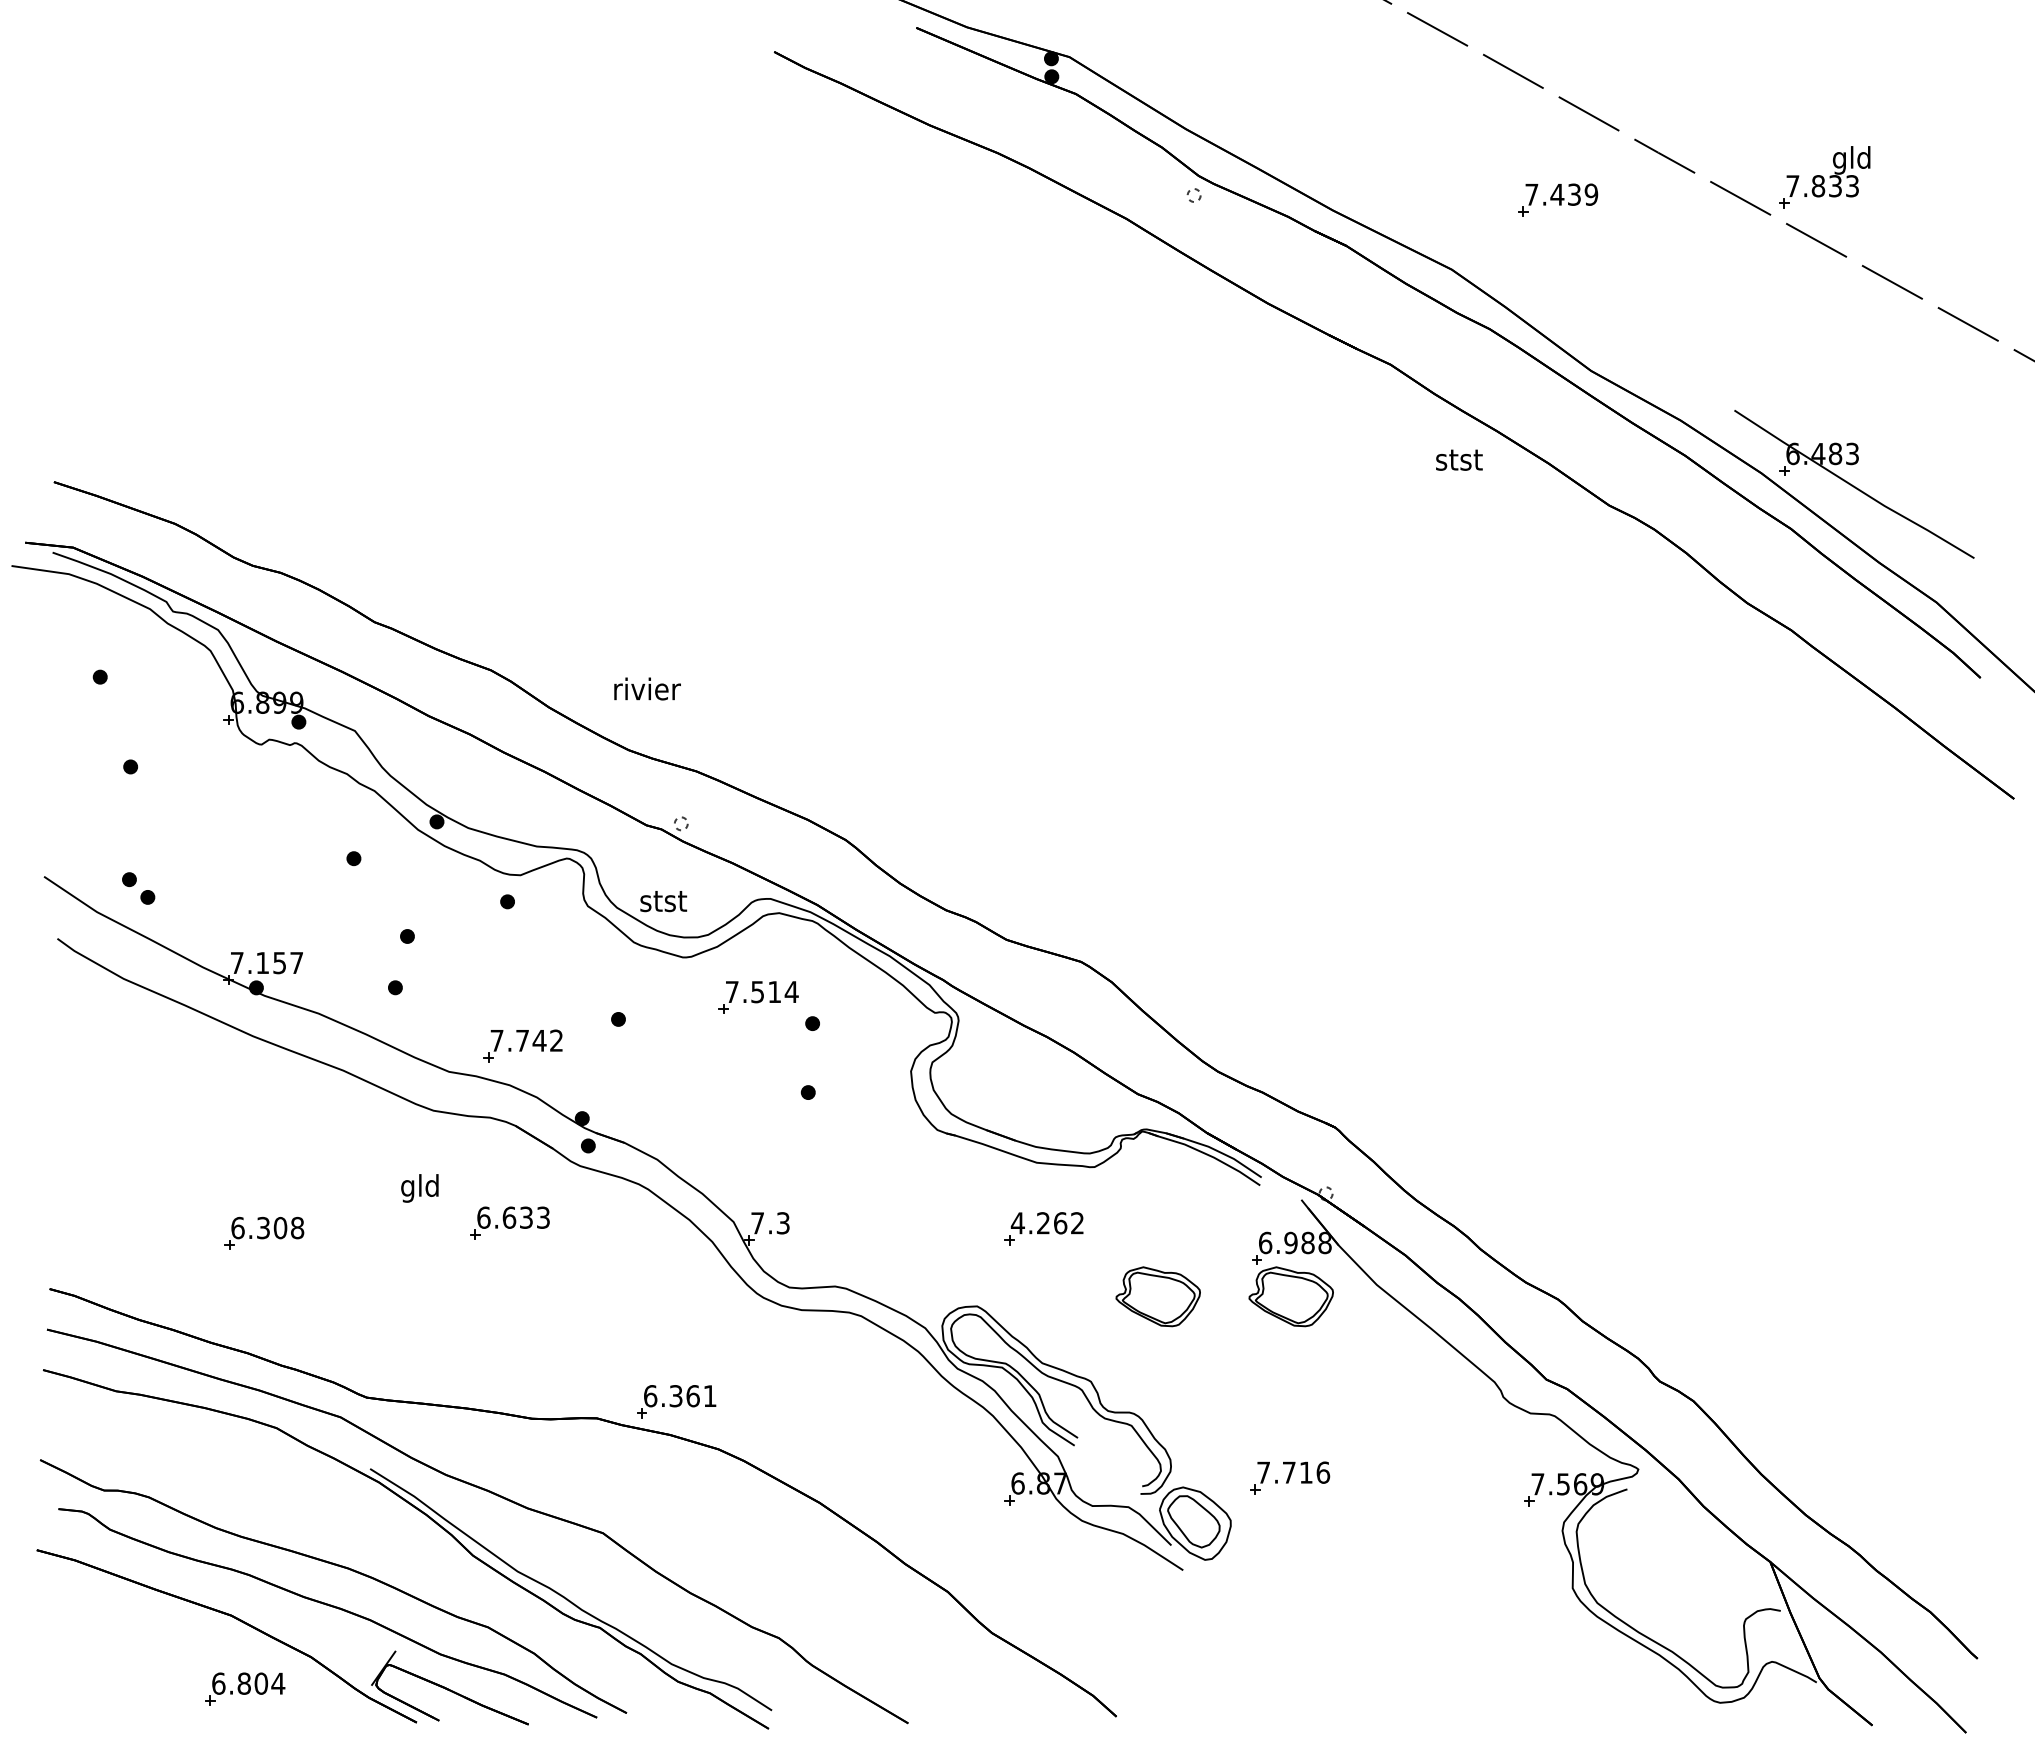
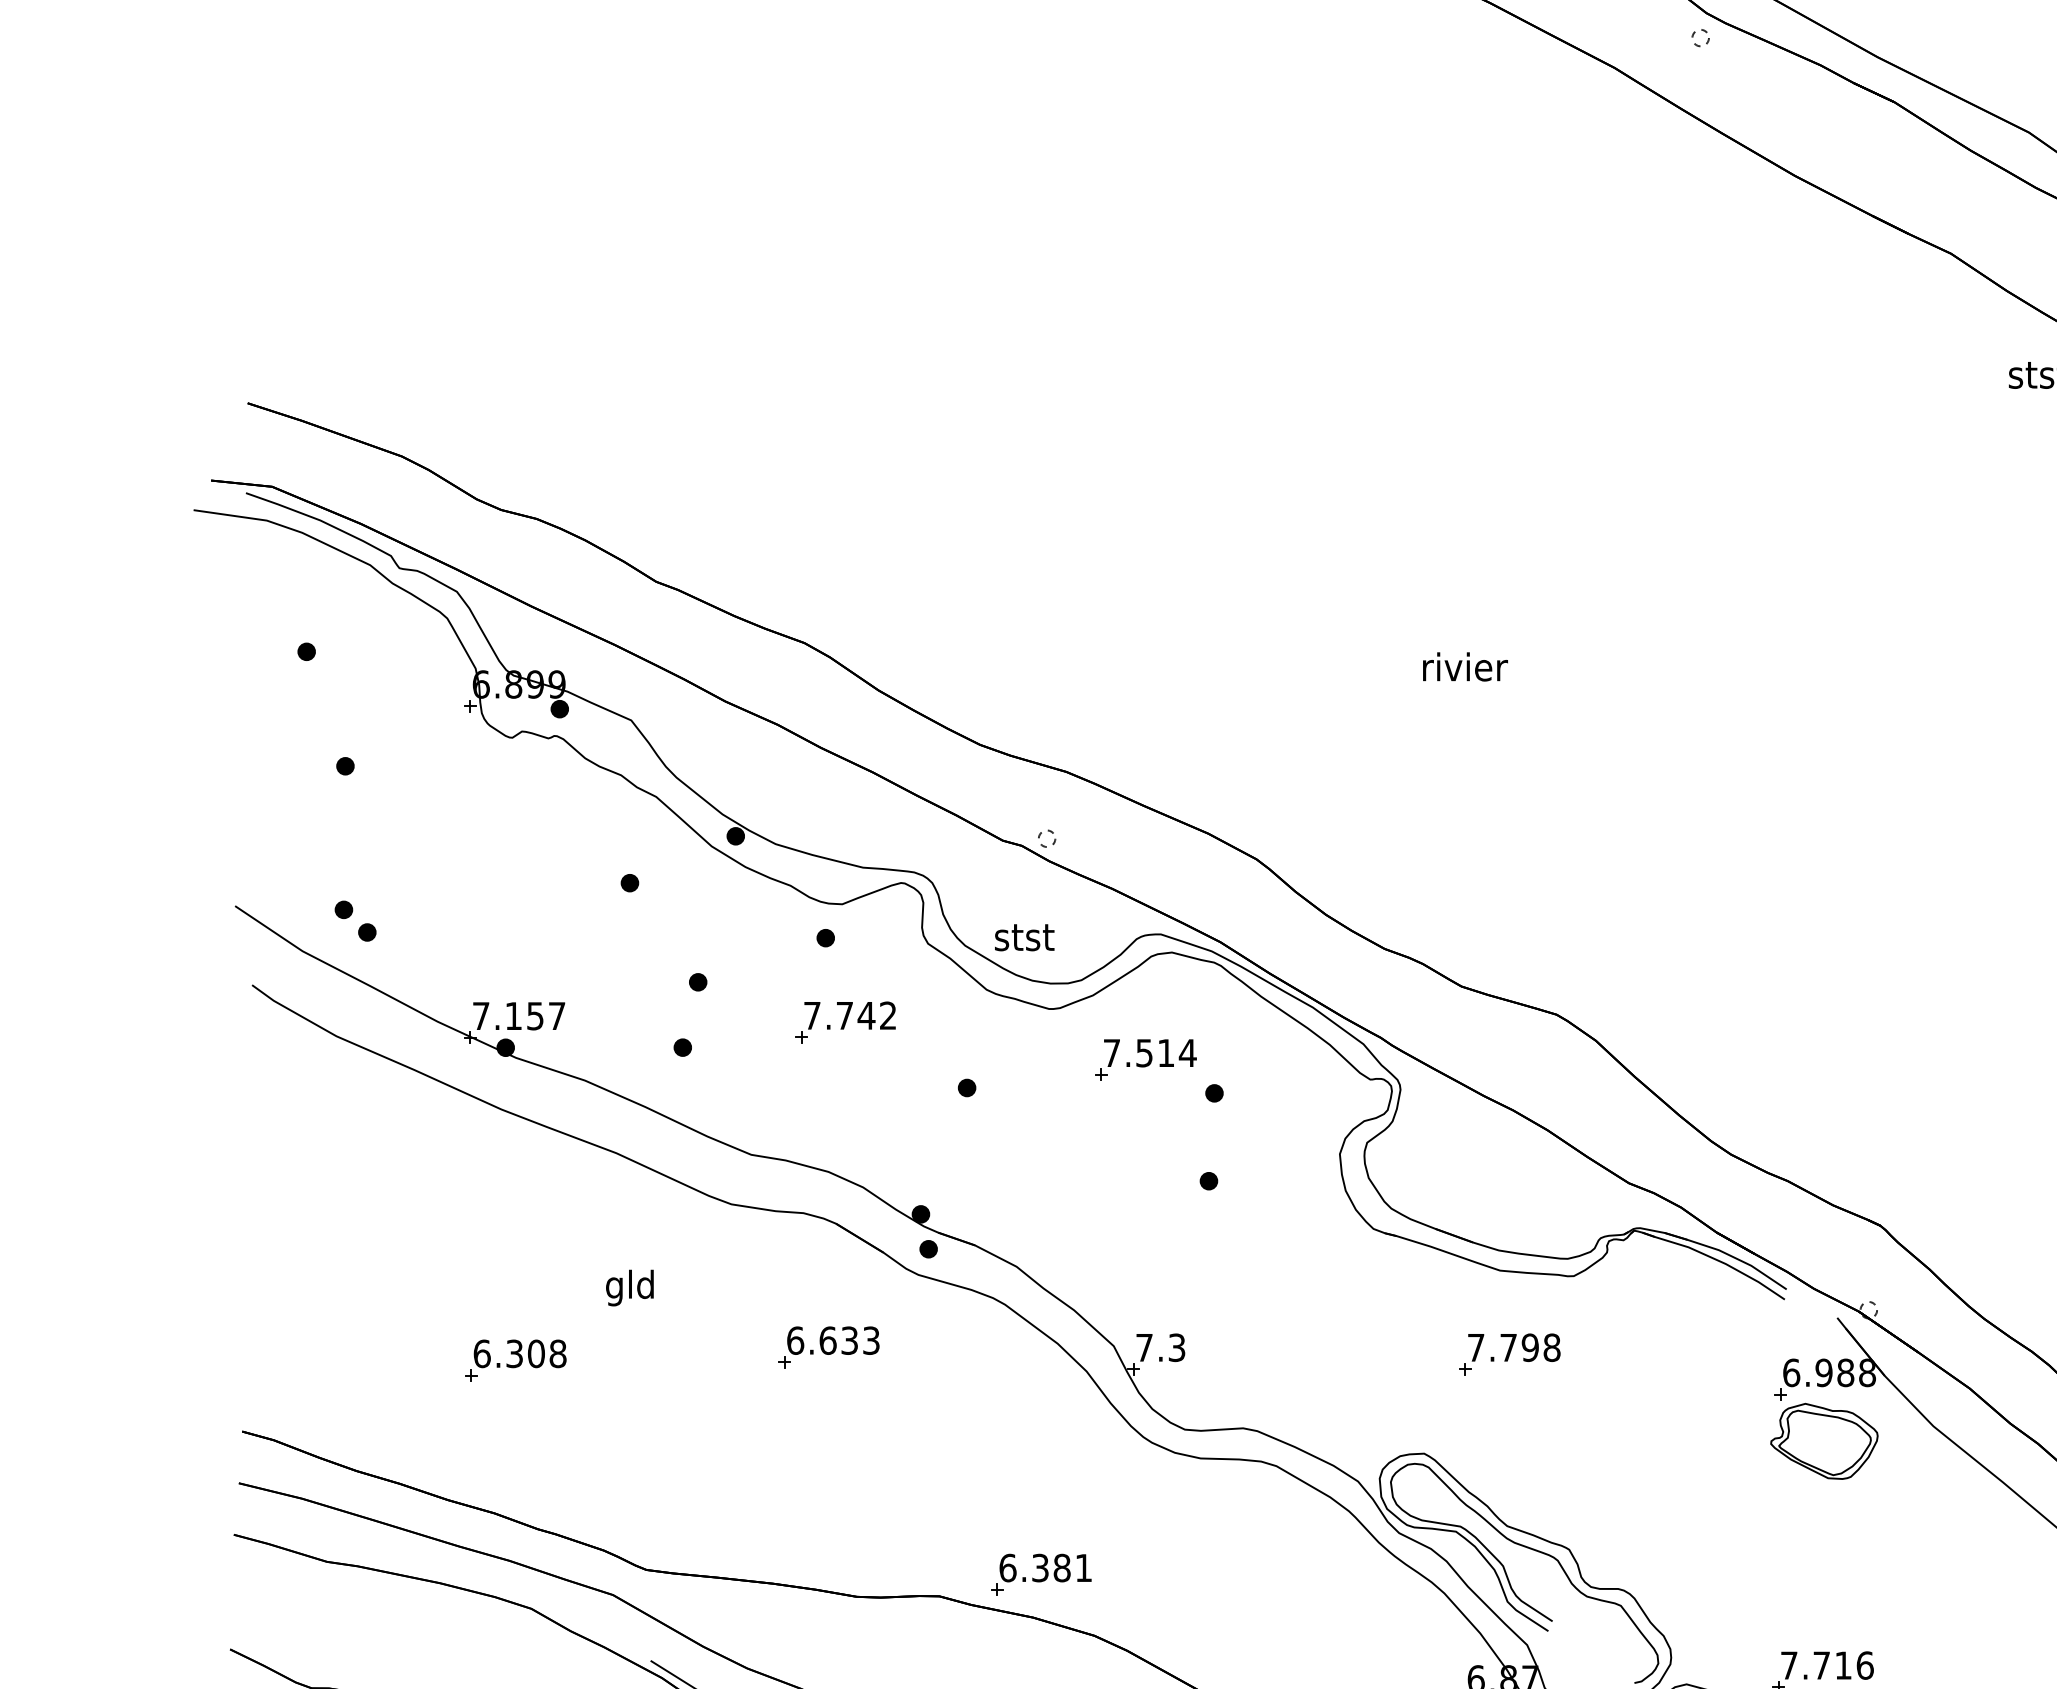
text: (647, 688) -> (1465, 666), moved
part: (522, 1045) -> (844, 1021), moved
text: (419, 1188) -> (629, 1288), moved
text: (1047, 1223) -> (1513, 1348), 4.262 -> 7.798
part: (1157, 1296) -> (1653, 1441), removed
text: (692, 1396) -> (1061, 1568), 6.361 -> 6.381

